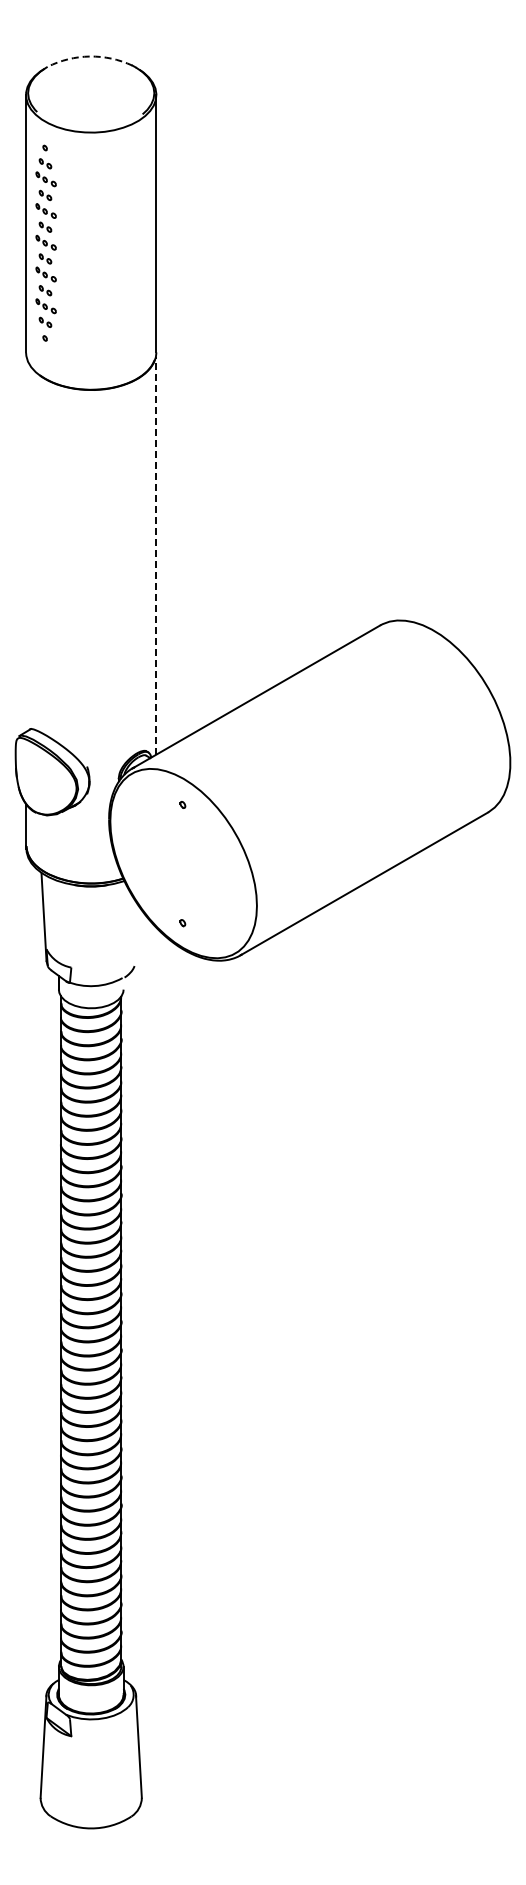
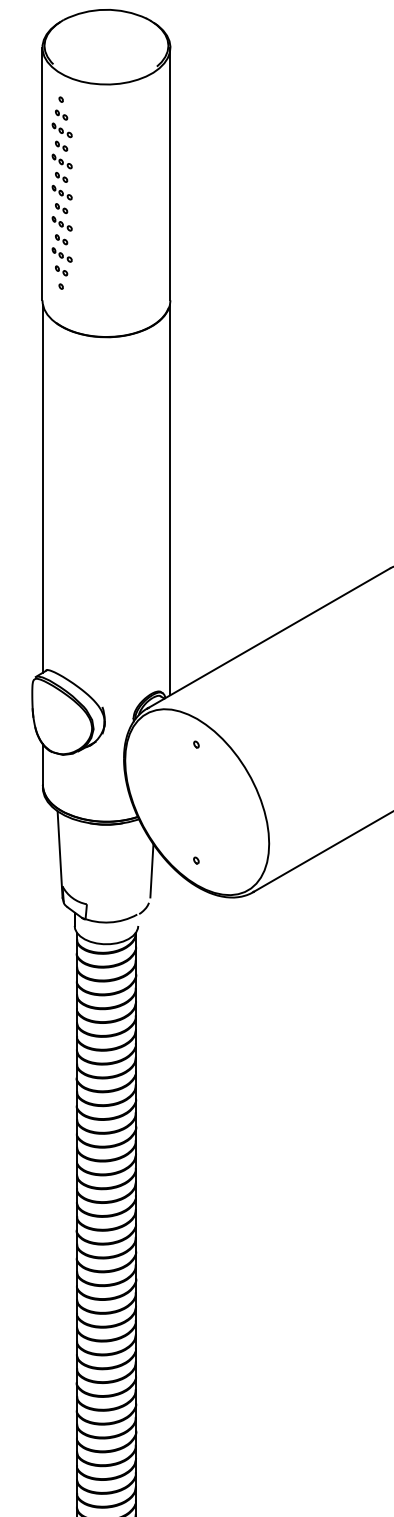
arc: (89, 56) -> (104, 9), dashed -> solid
line: (26, 543) -> (42, 487), added
line: (156, 555) -> (170, 499), dashed -> solid
line: (137, 933) -> (151, 870), added

